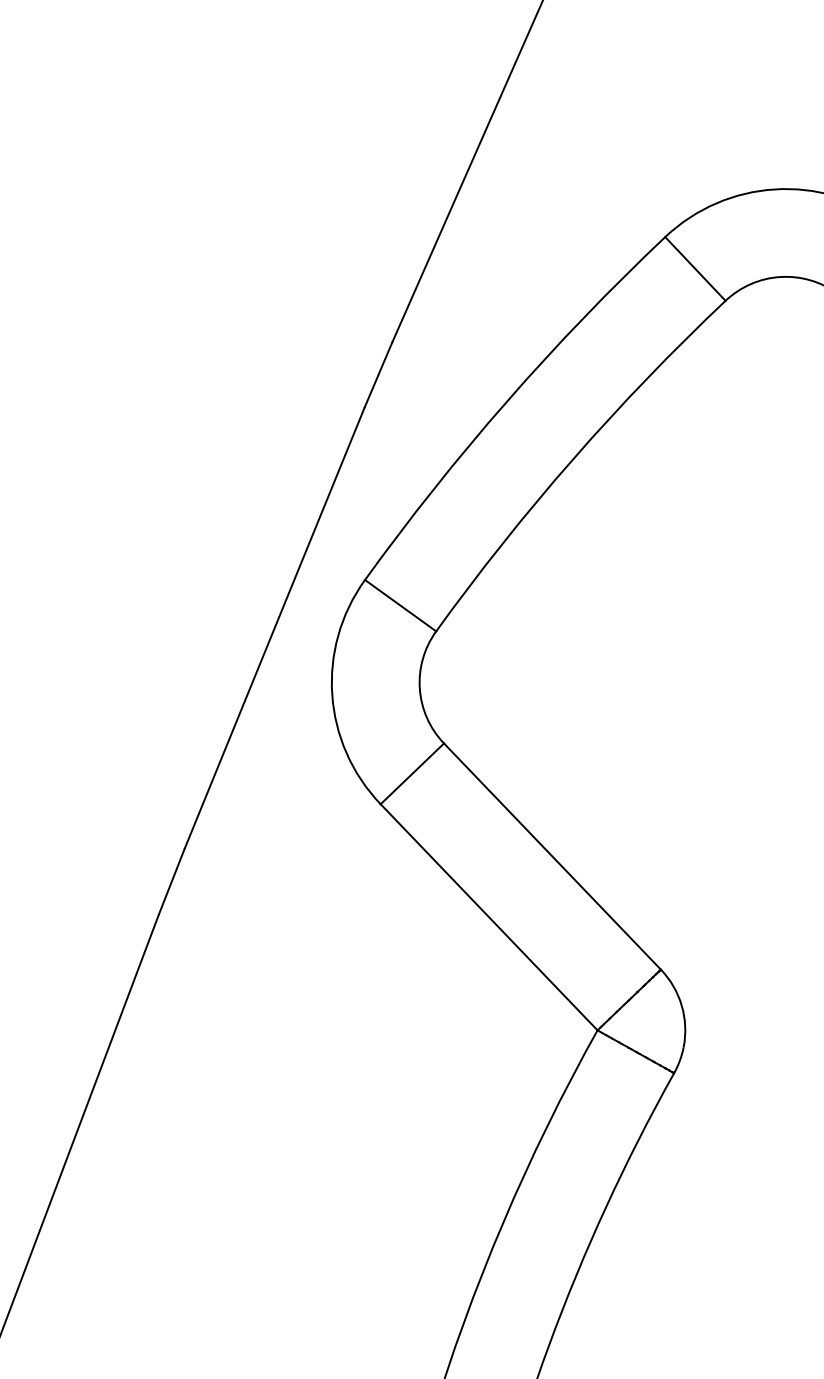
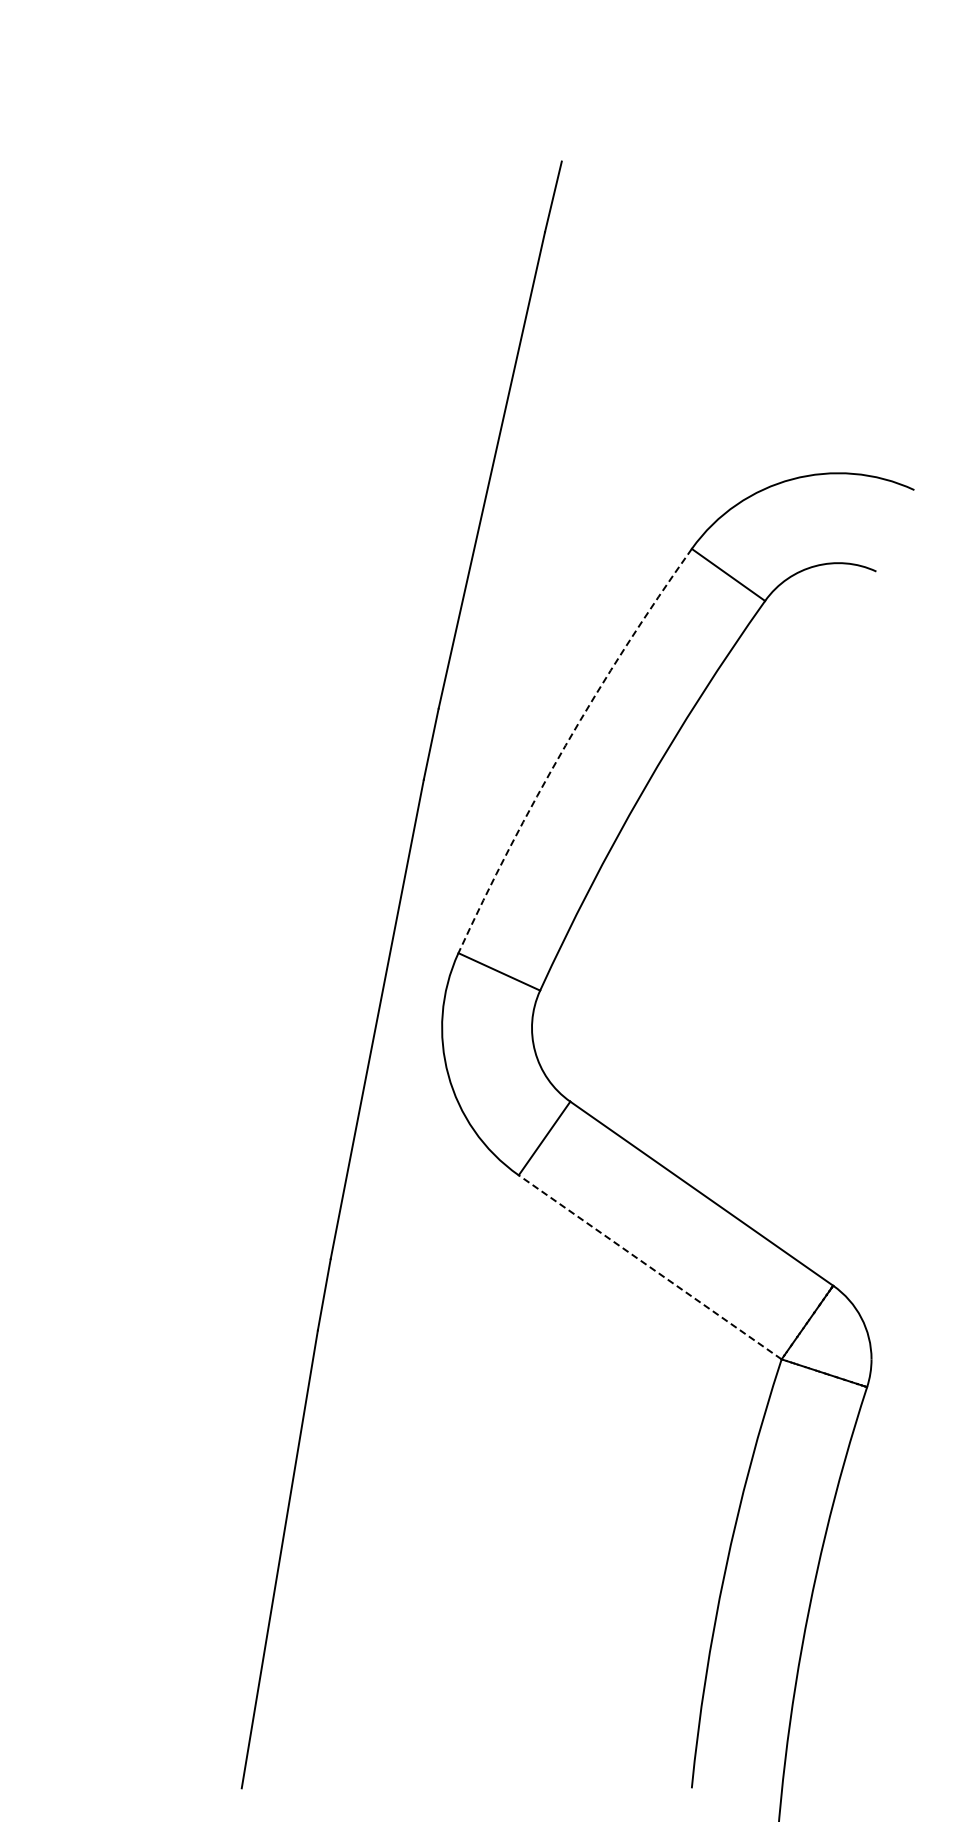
arc: (506, 401) -> (565, 745), solid -> dashed
line: (488, 917) -> (649, 1267), solid -> dashed

